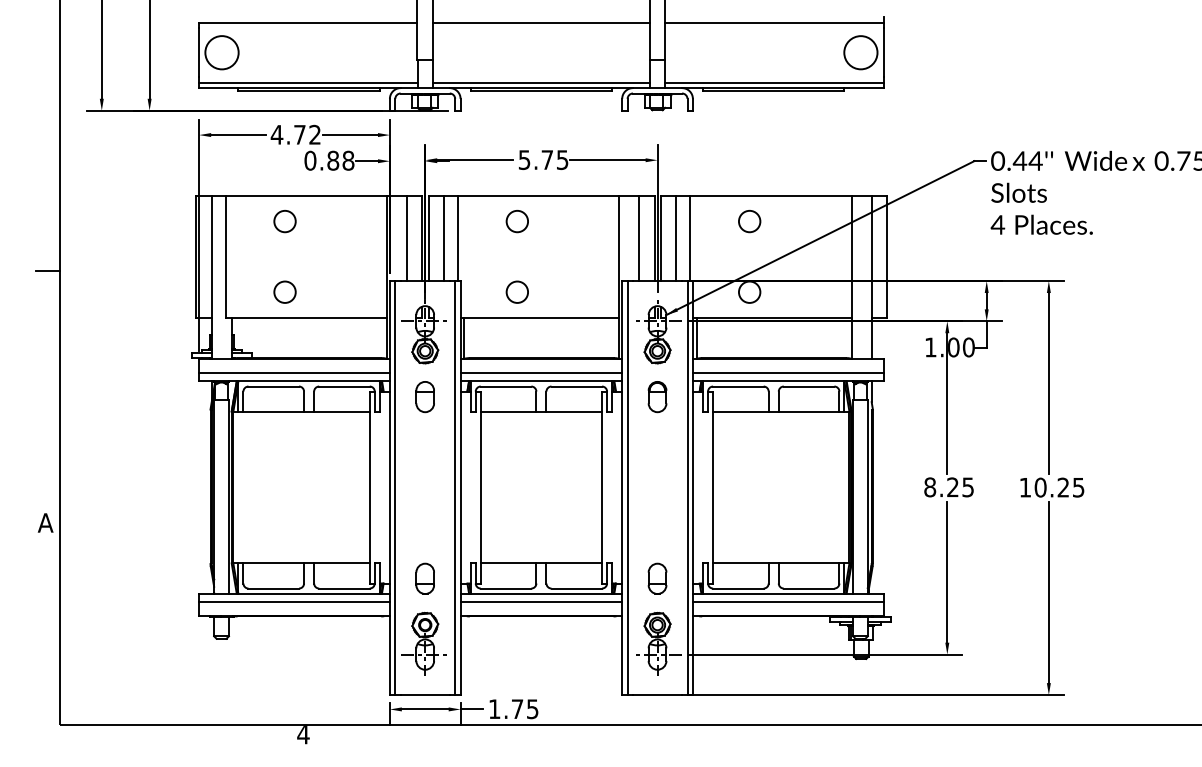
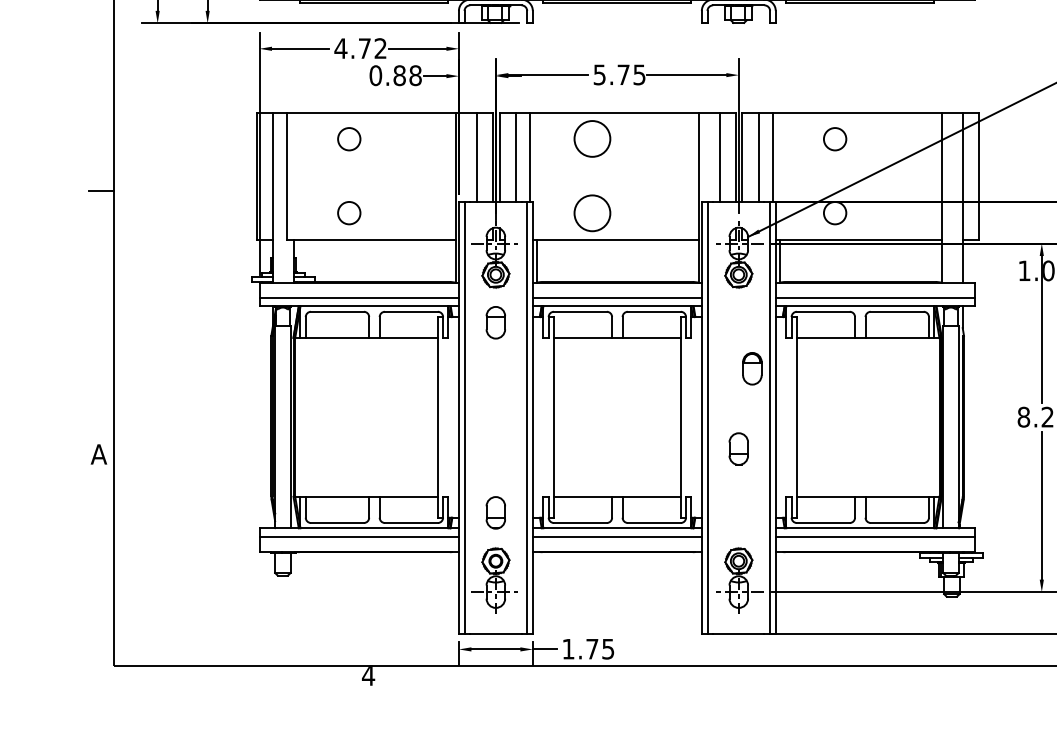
circle: (516, 221) -> (591, 139), size x1.6
circle: (516, 291) -> (591, 212), size x1.6
part: (657, 397) -> (752, 369), moved
part: (657, 578) -> (738, 448), moved

